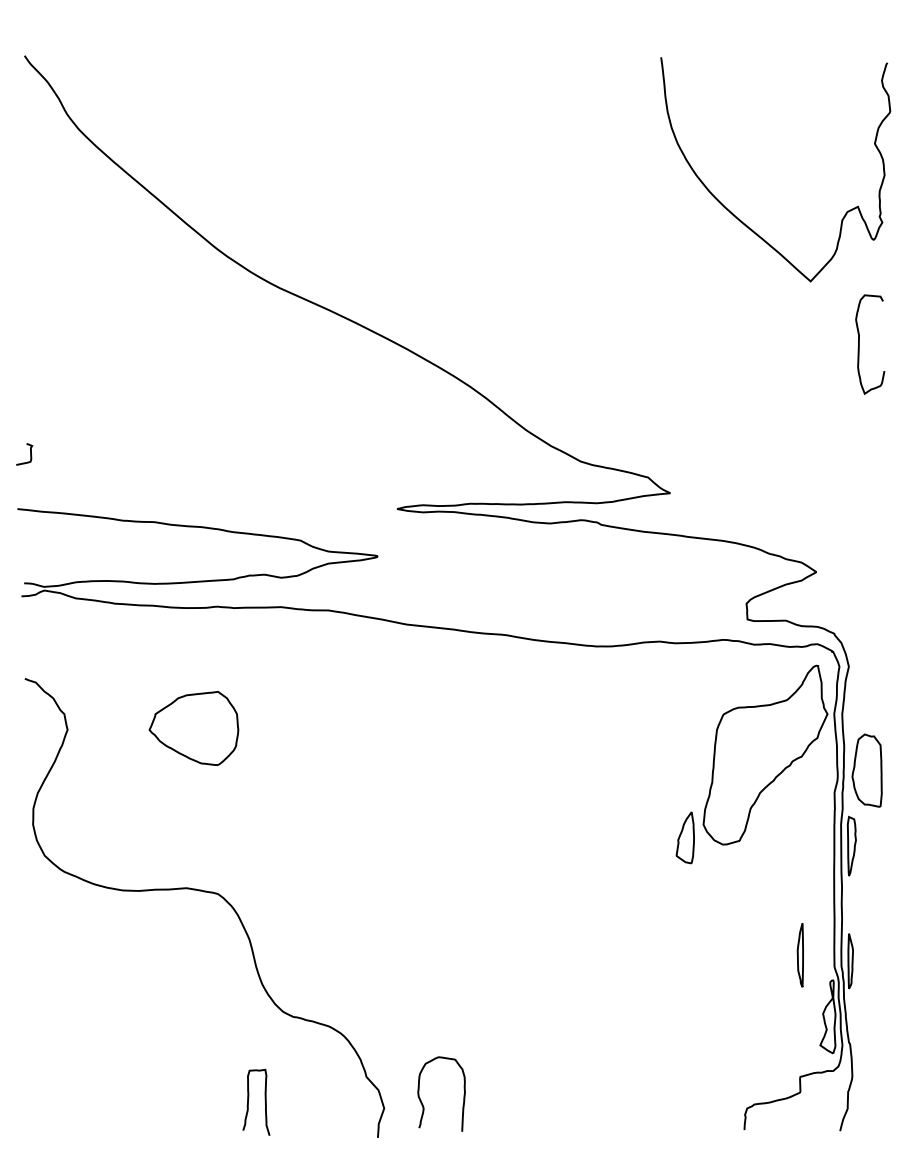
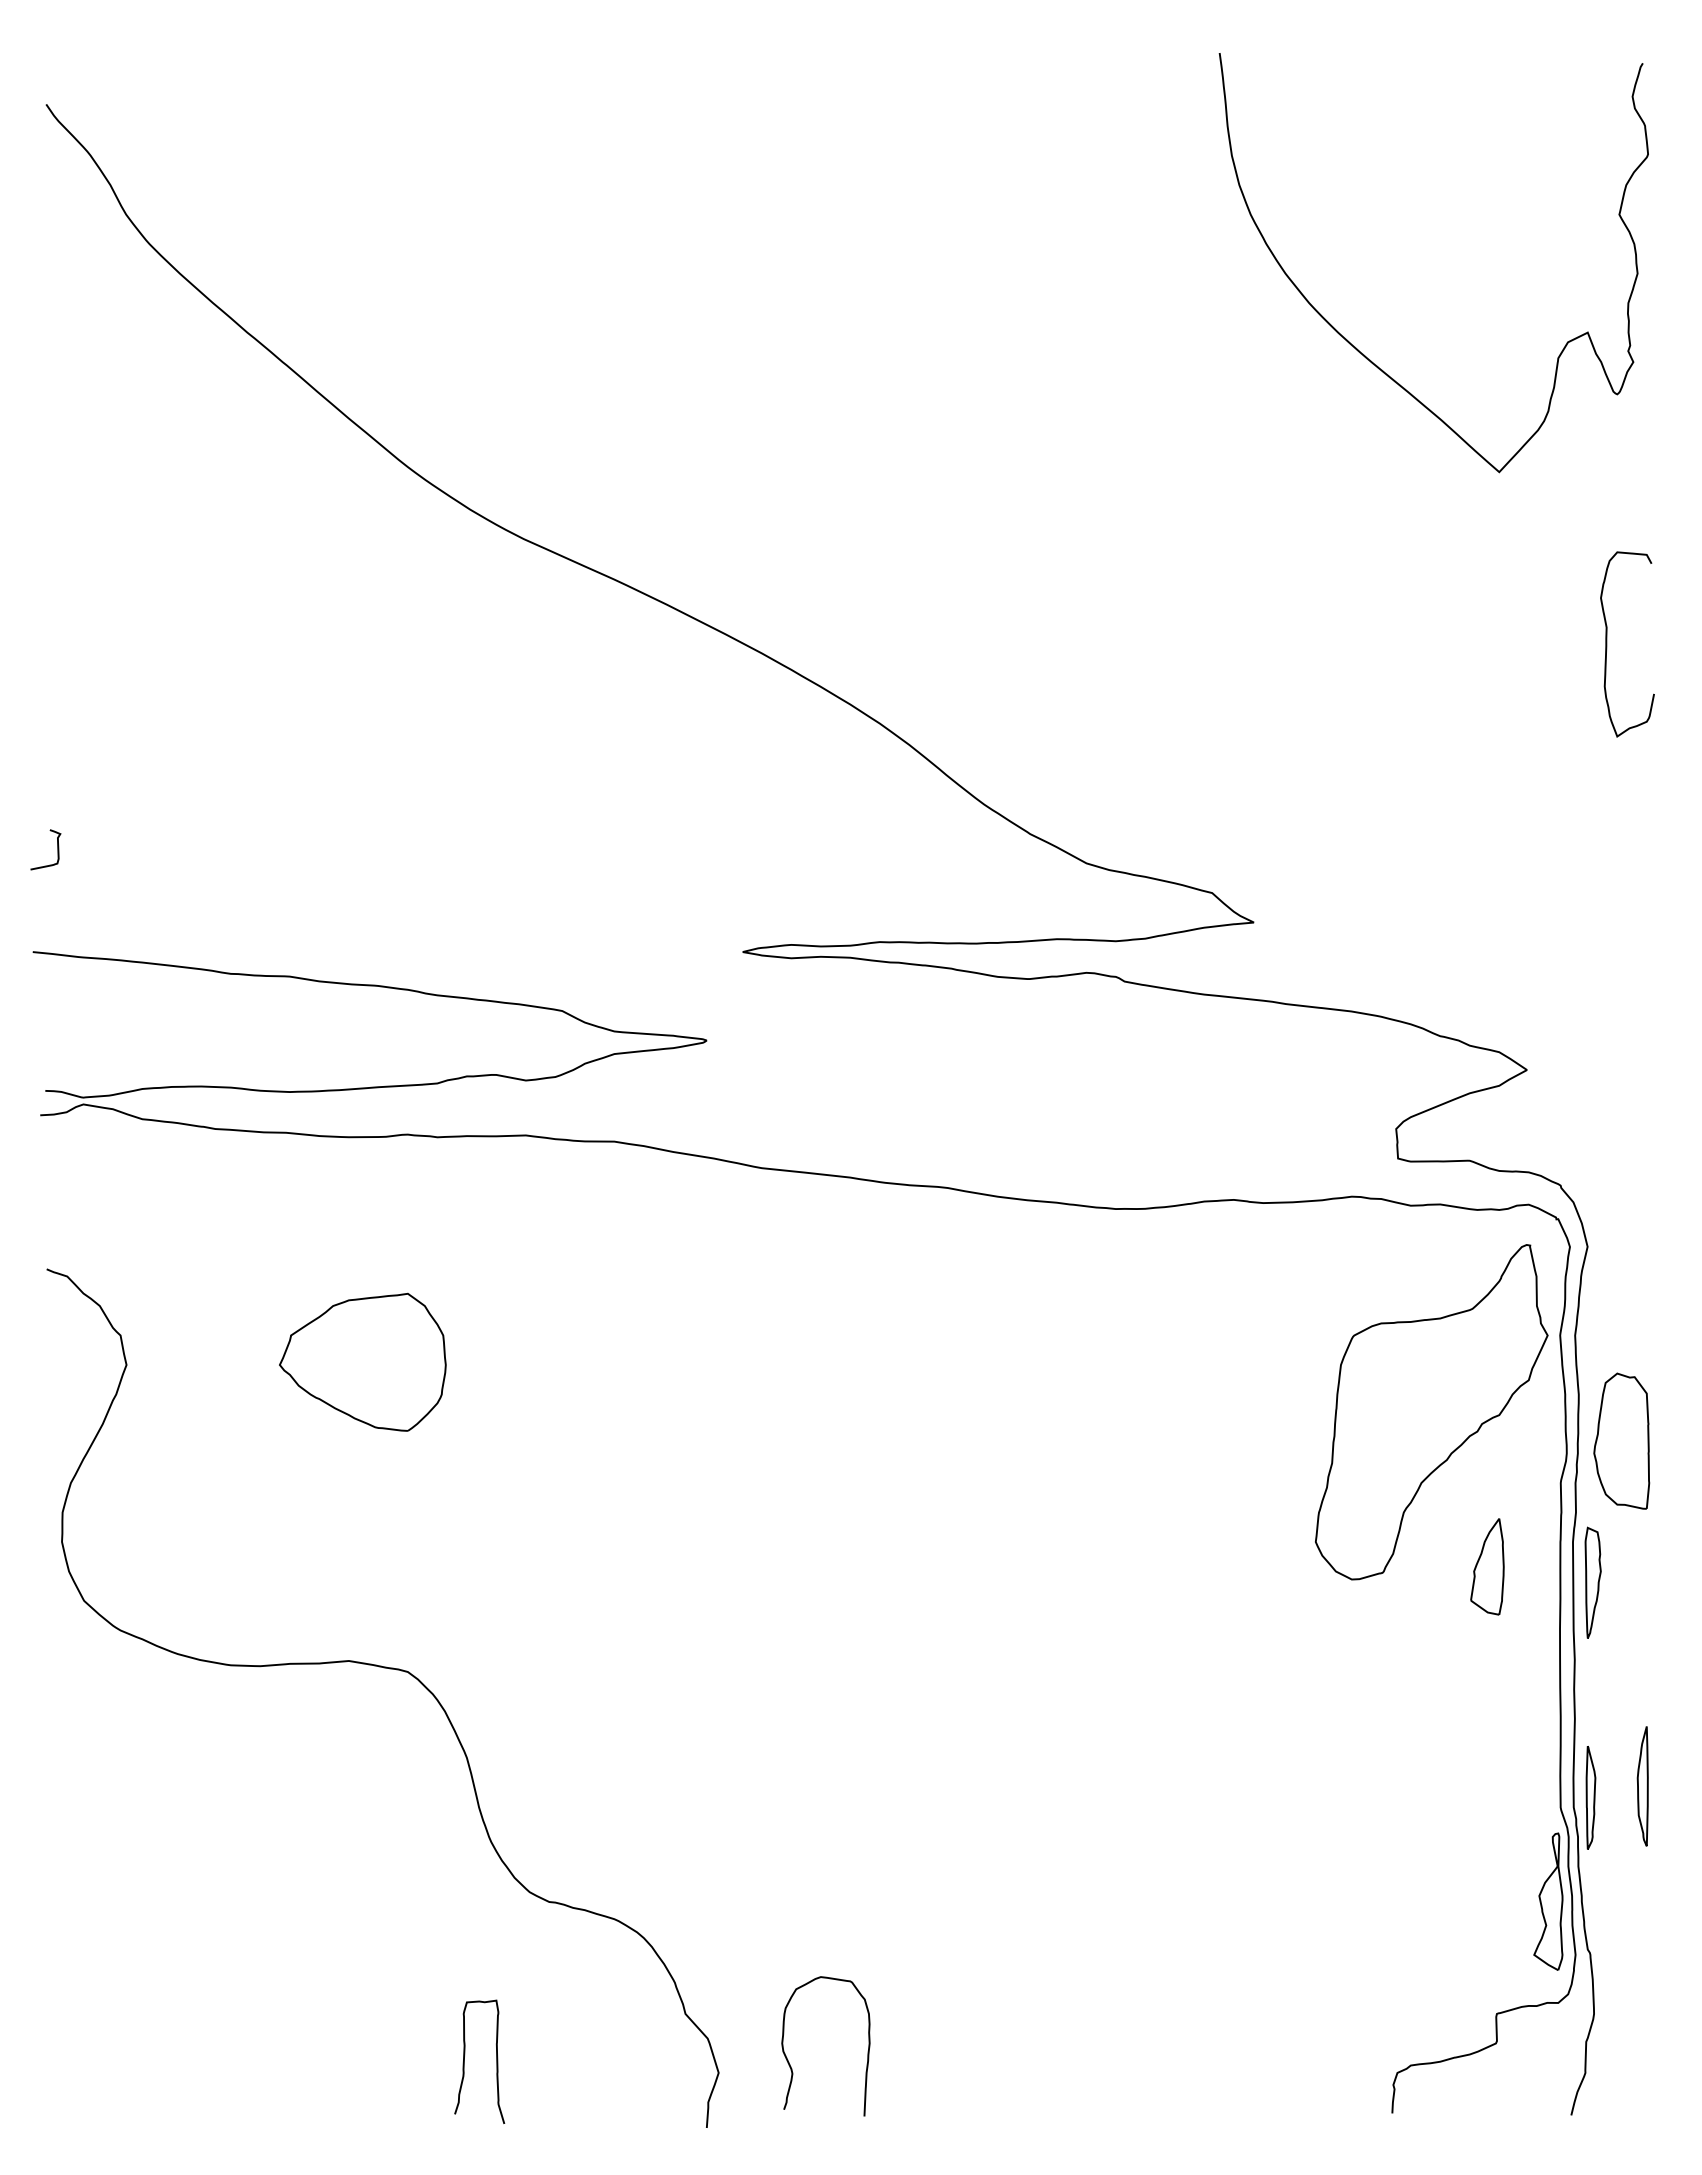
curve: (739, 218) -> (1366, 354), moved
part: (684, 837) -> (1485, 1566), moved
part: (799, 955) -> (1641, 1786), moved

